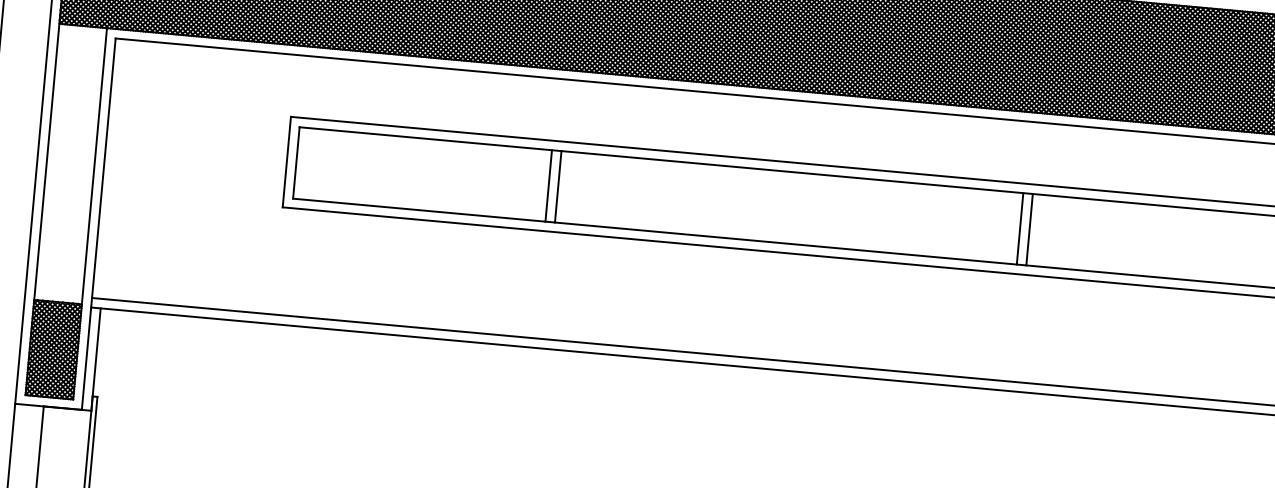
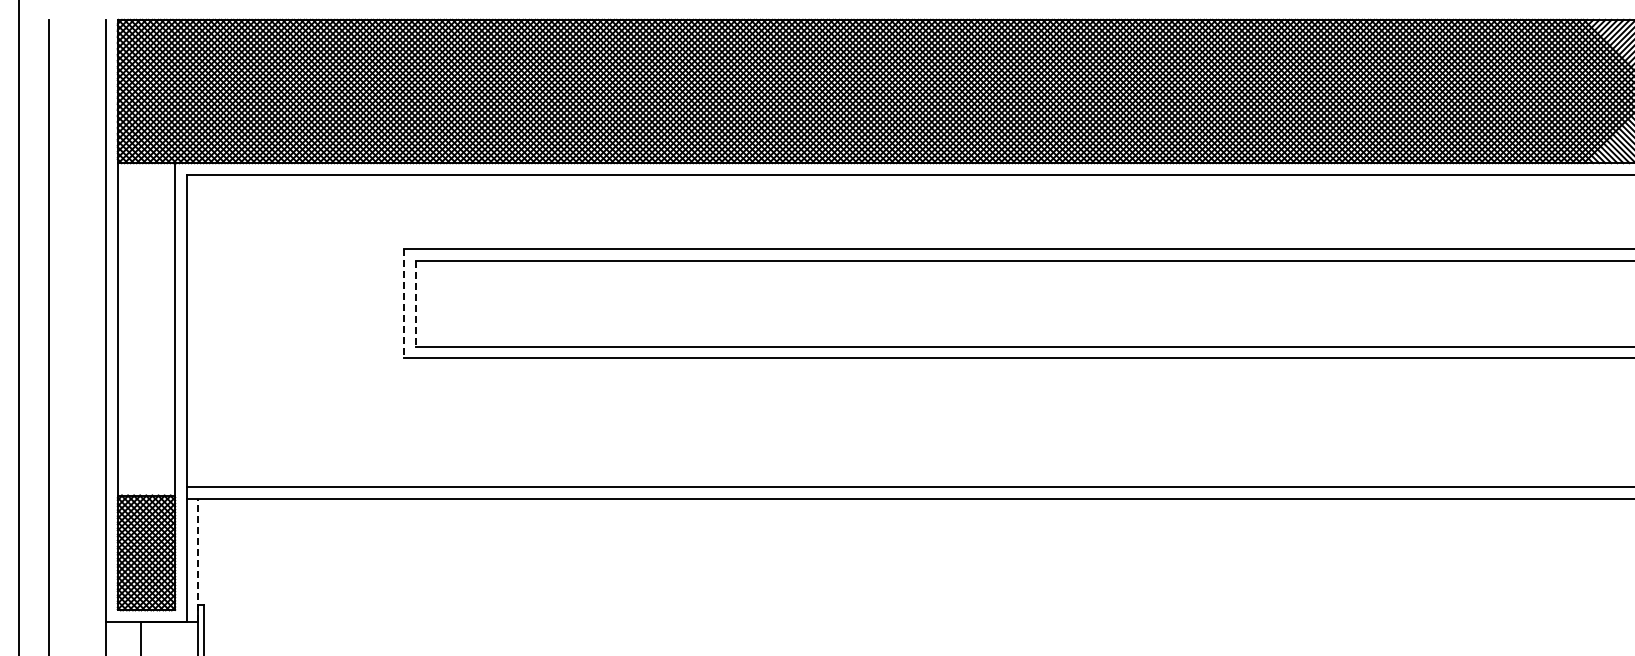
line: (286, 162) -> (404, 304), solid -> dashed
line: (296, 162) -> (415, 303), solid -> dashed
line: (548, 185) -> (719, 303), removed
line: (558, 186) -> (731, 303), removed
line: (1020, 228) -> (1287, 303), removed
line: (1029, 229) -> (1298, 303), removed
line: (96, 359) -> (198, 560), solid -> dashed

